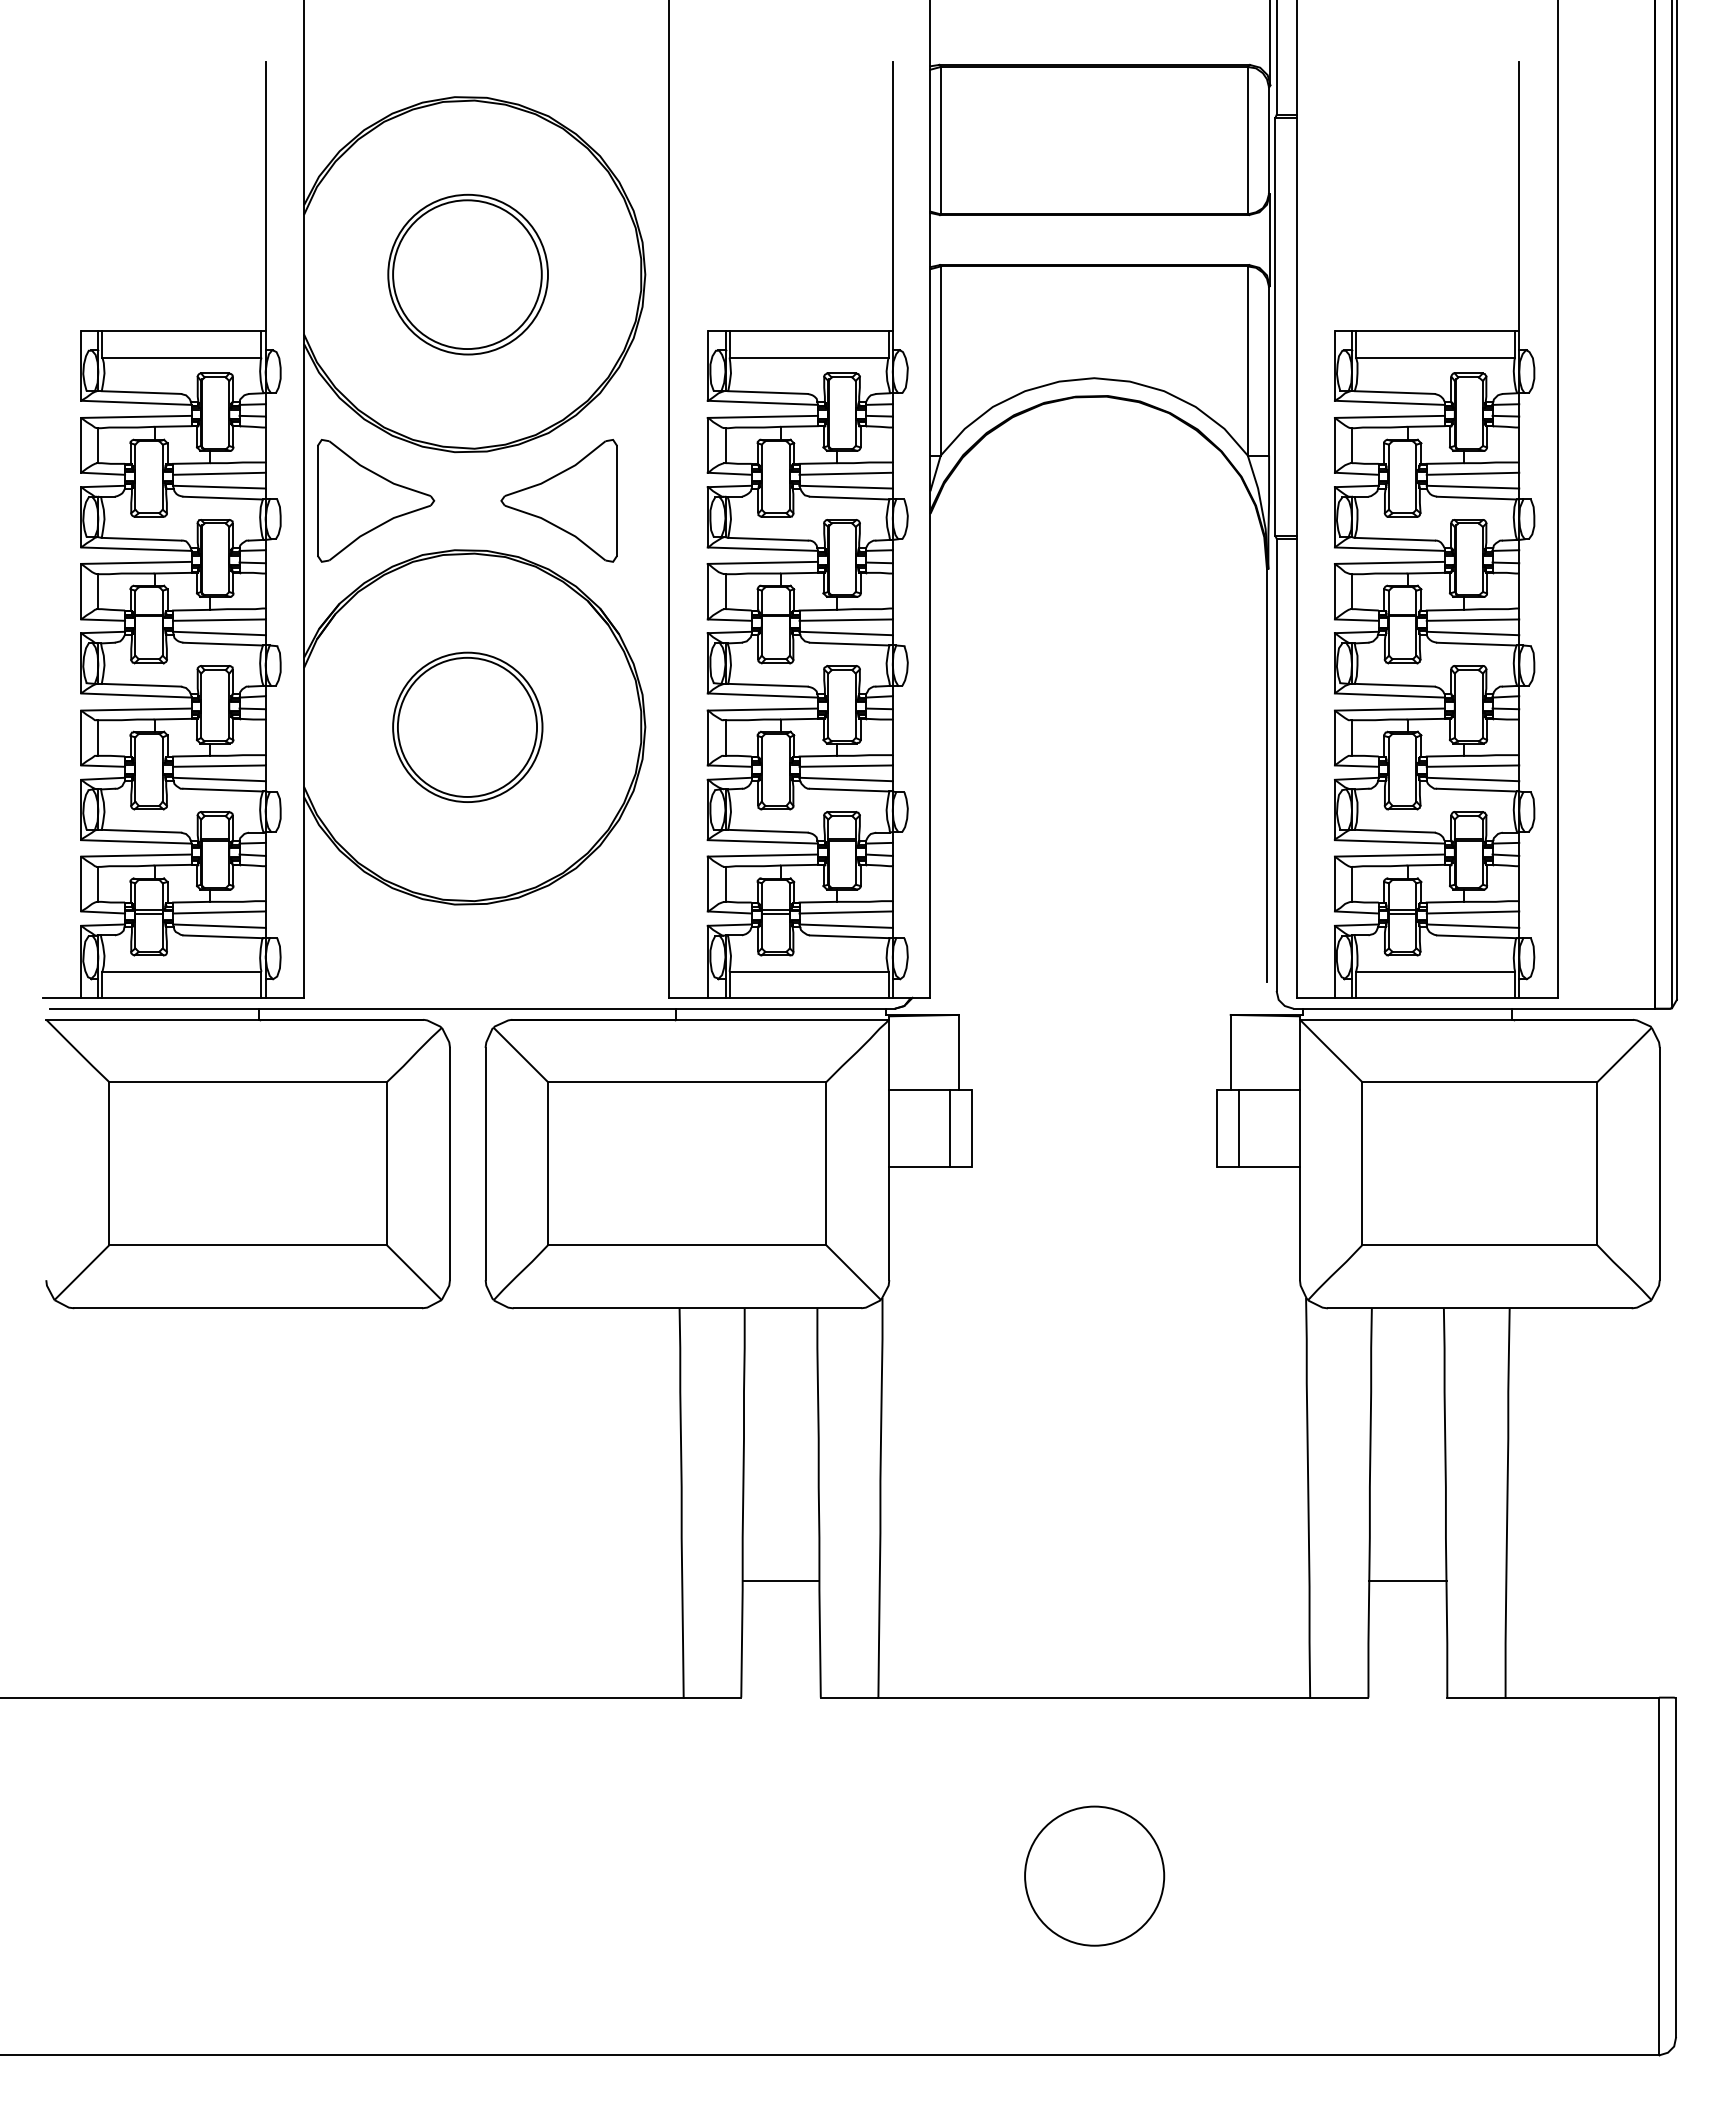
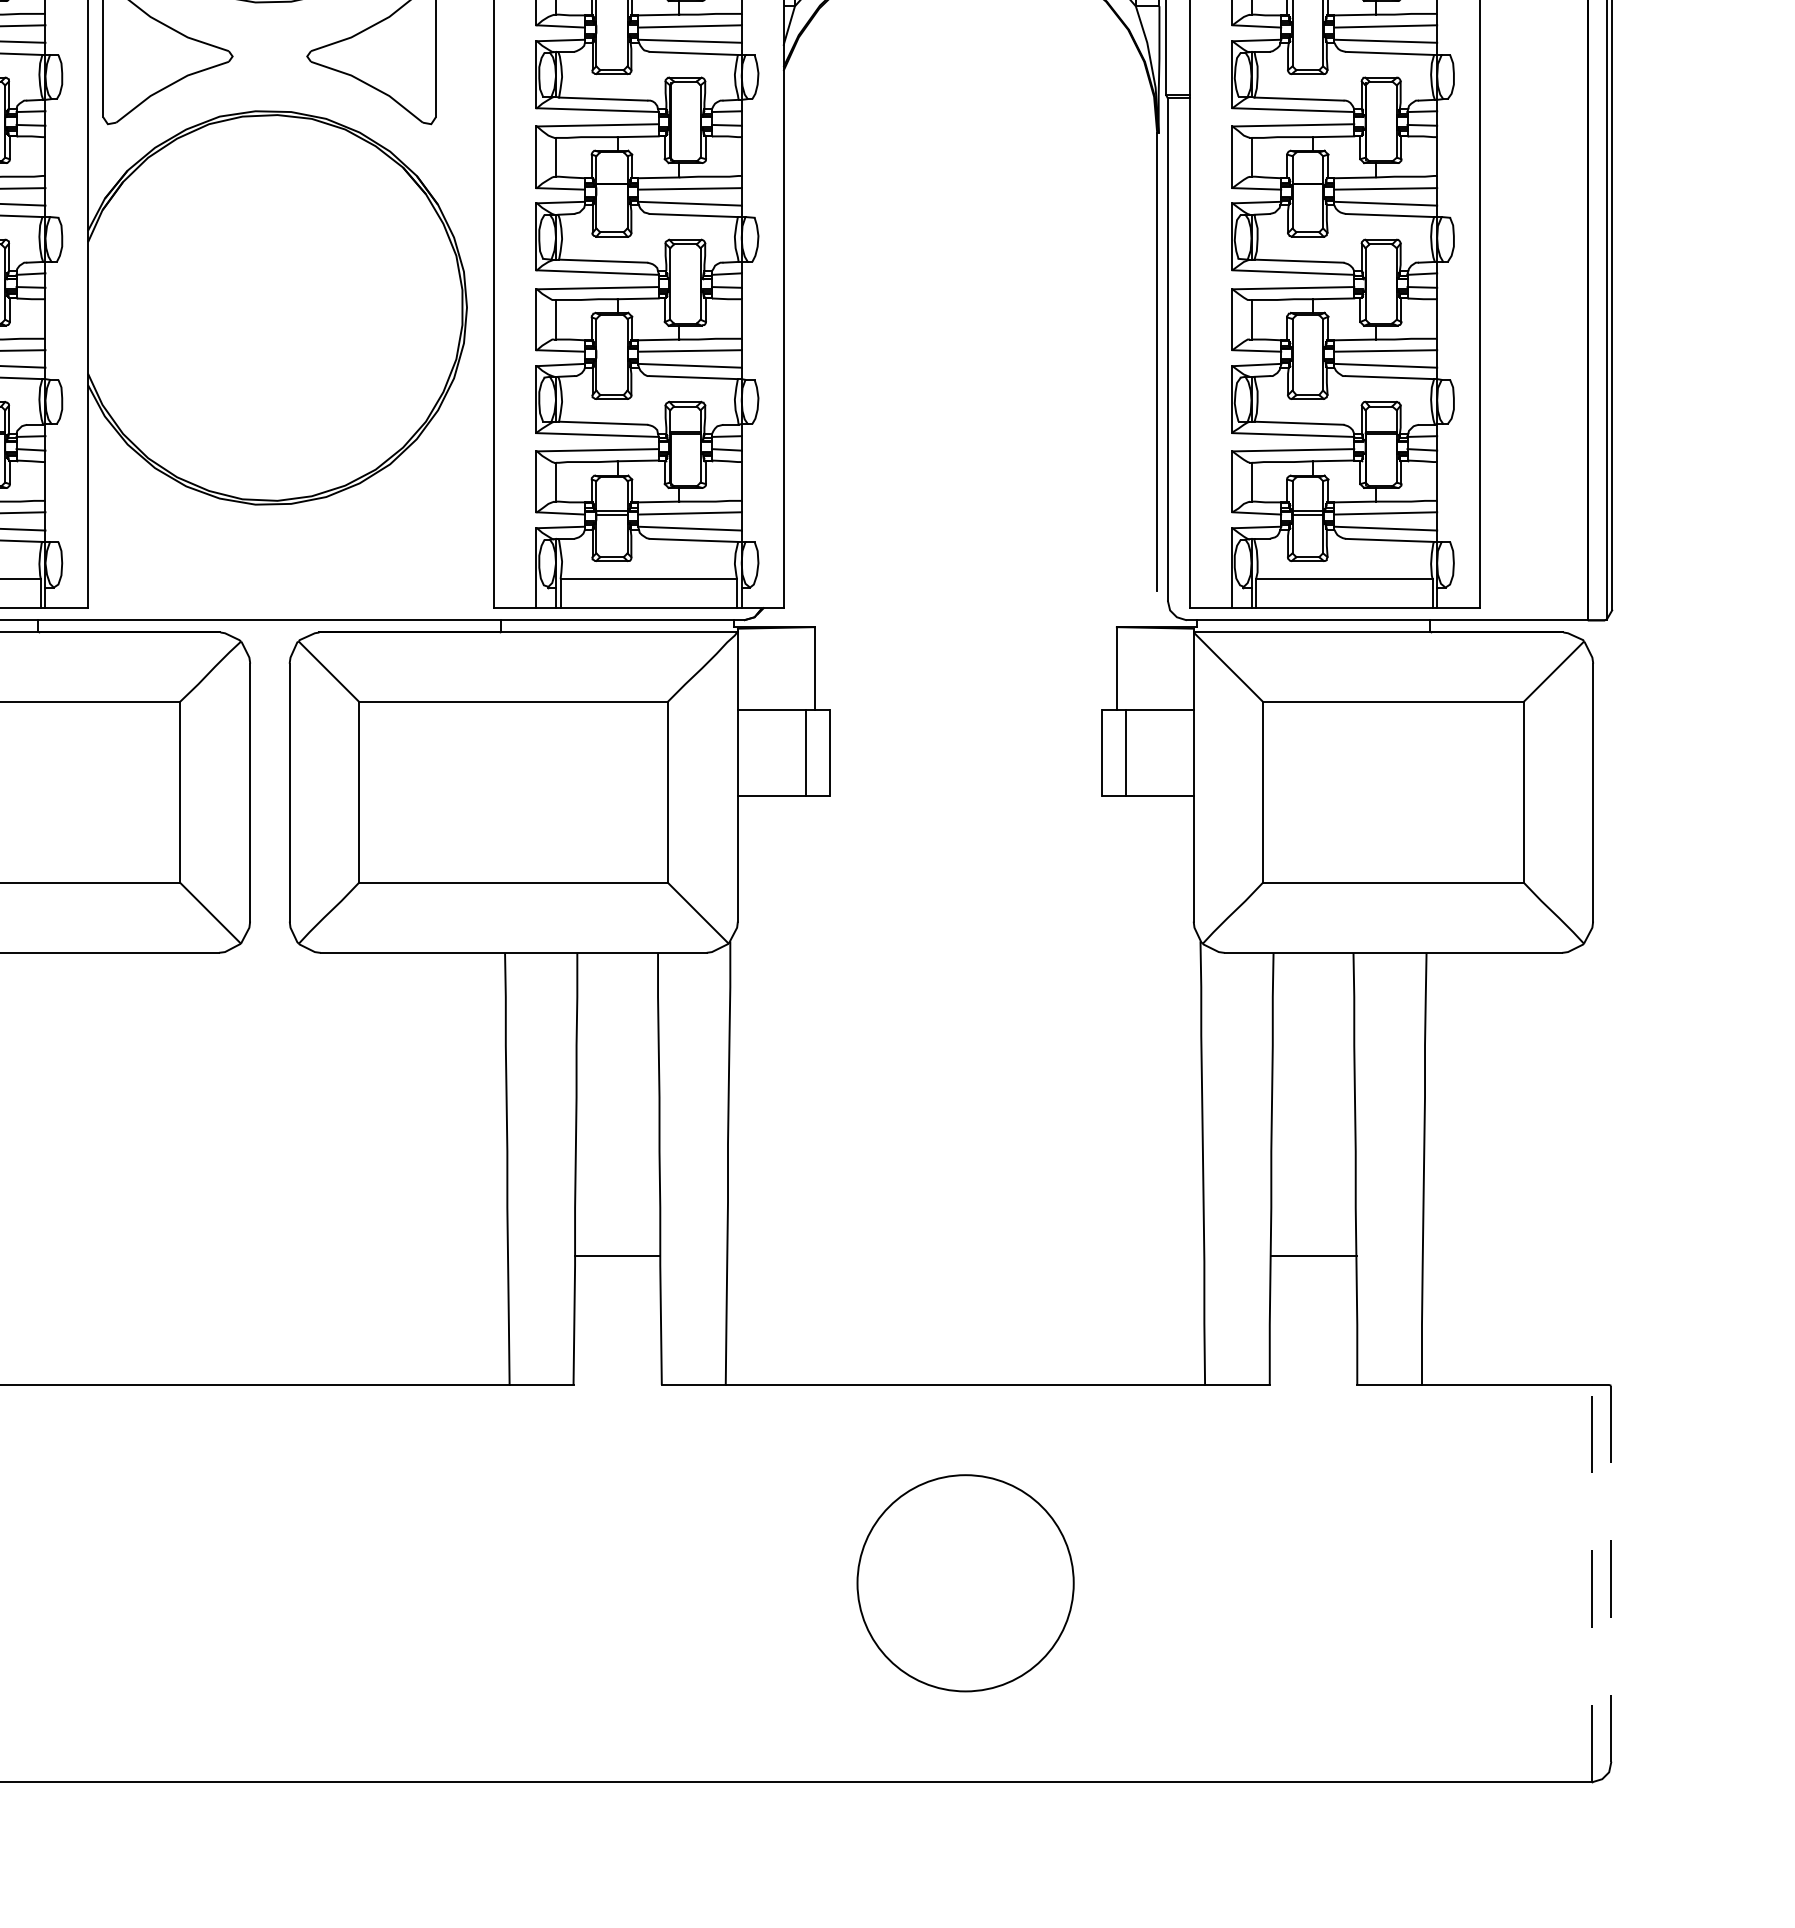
part: (467, 726) -> (269, 306), removed
line: (1676, 1868) -> (1611, 1574), solid -> dashed
circle: (1094, 1875) -> (965, 1582), size x1.4
line: (1659, 1876) -> (1592, 1583), solid -> dashed

